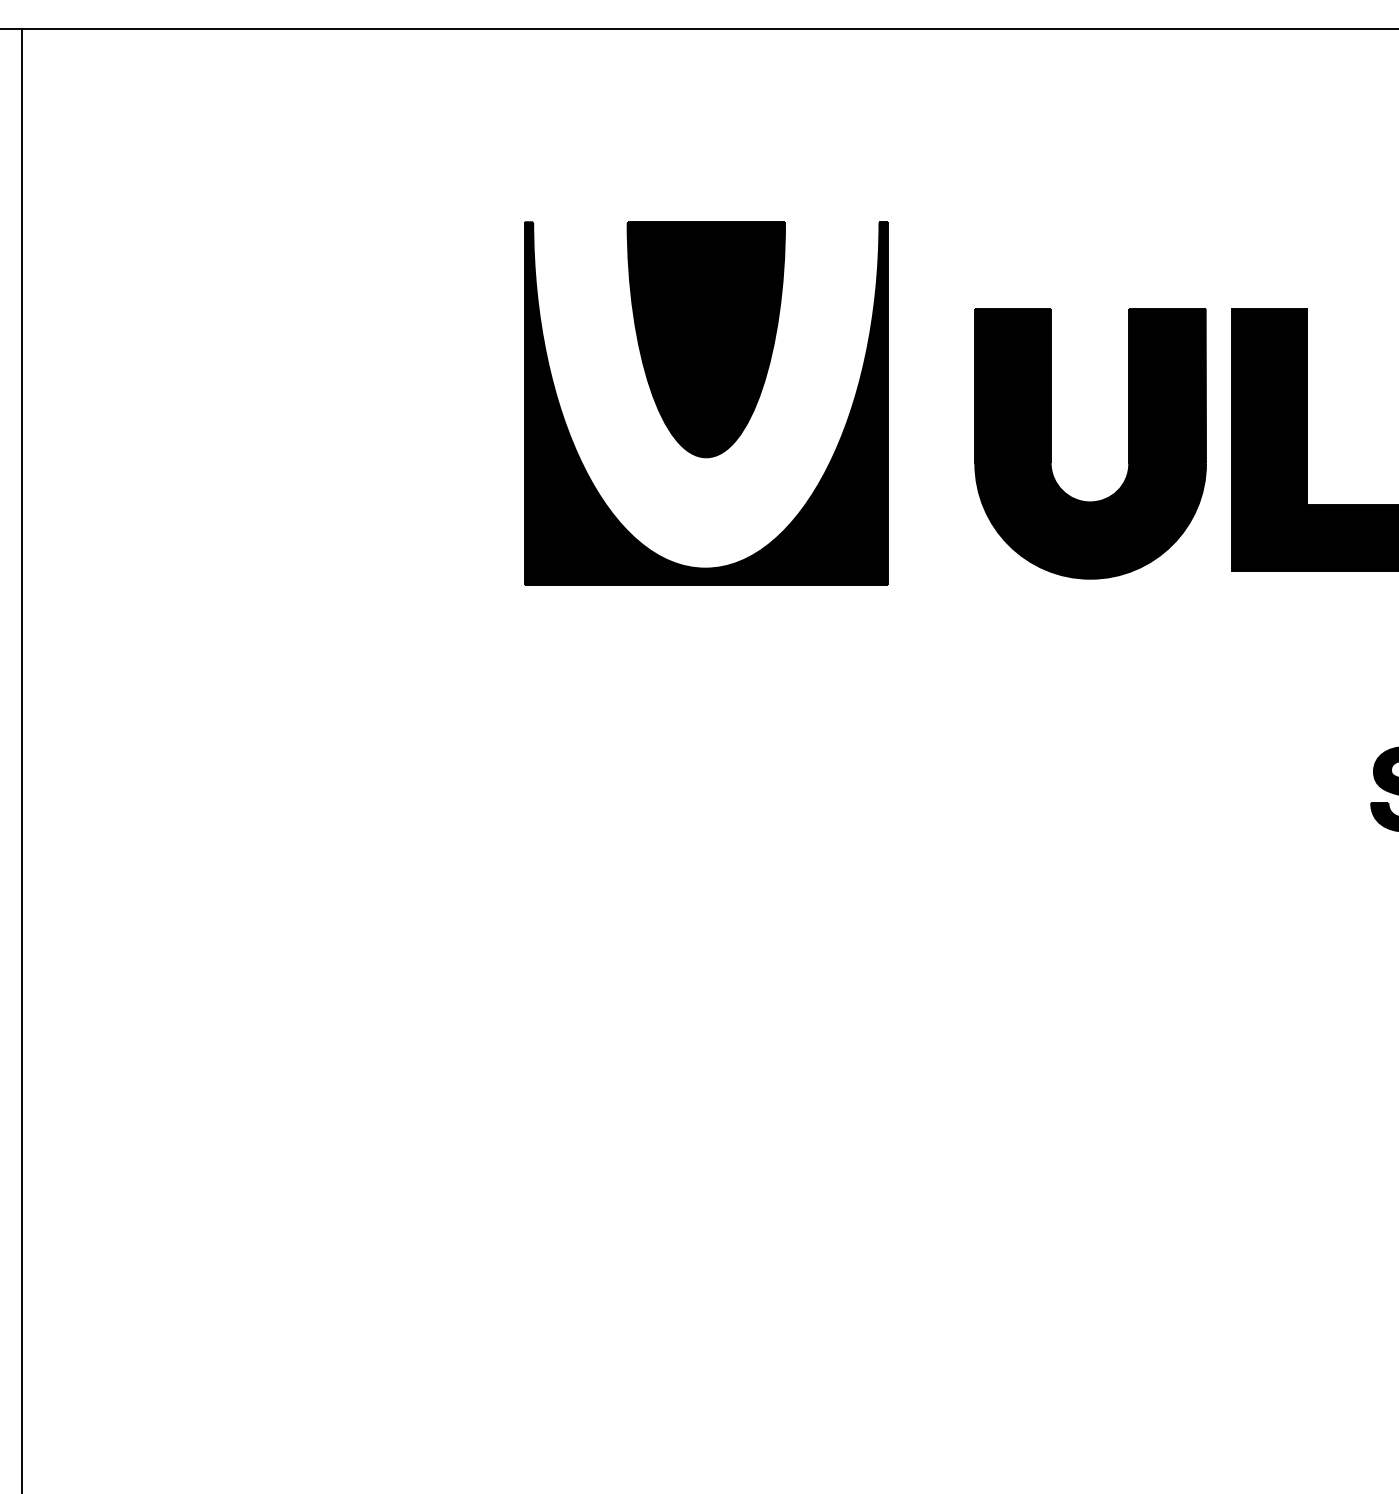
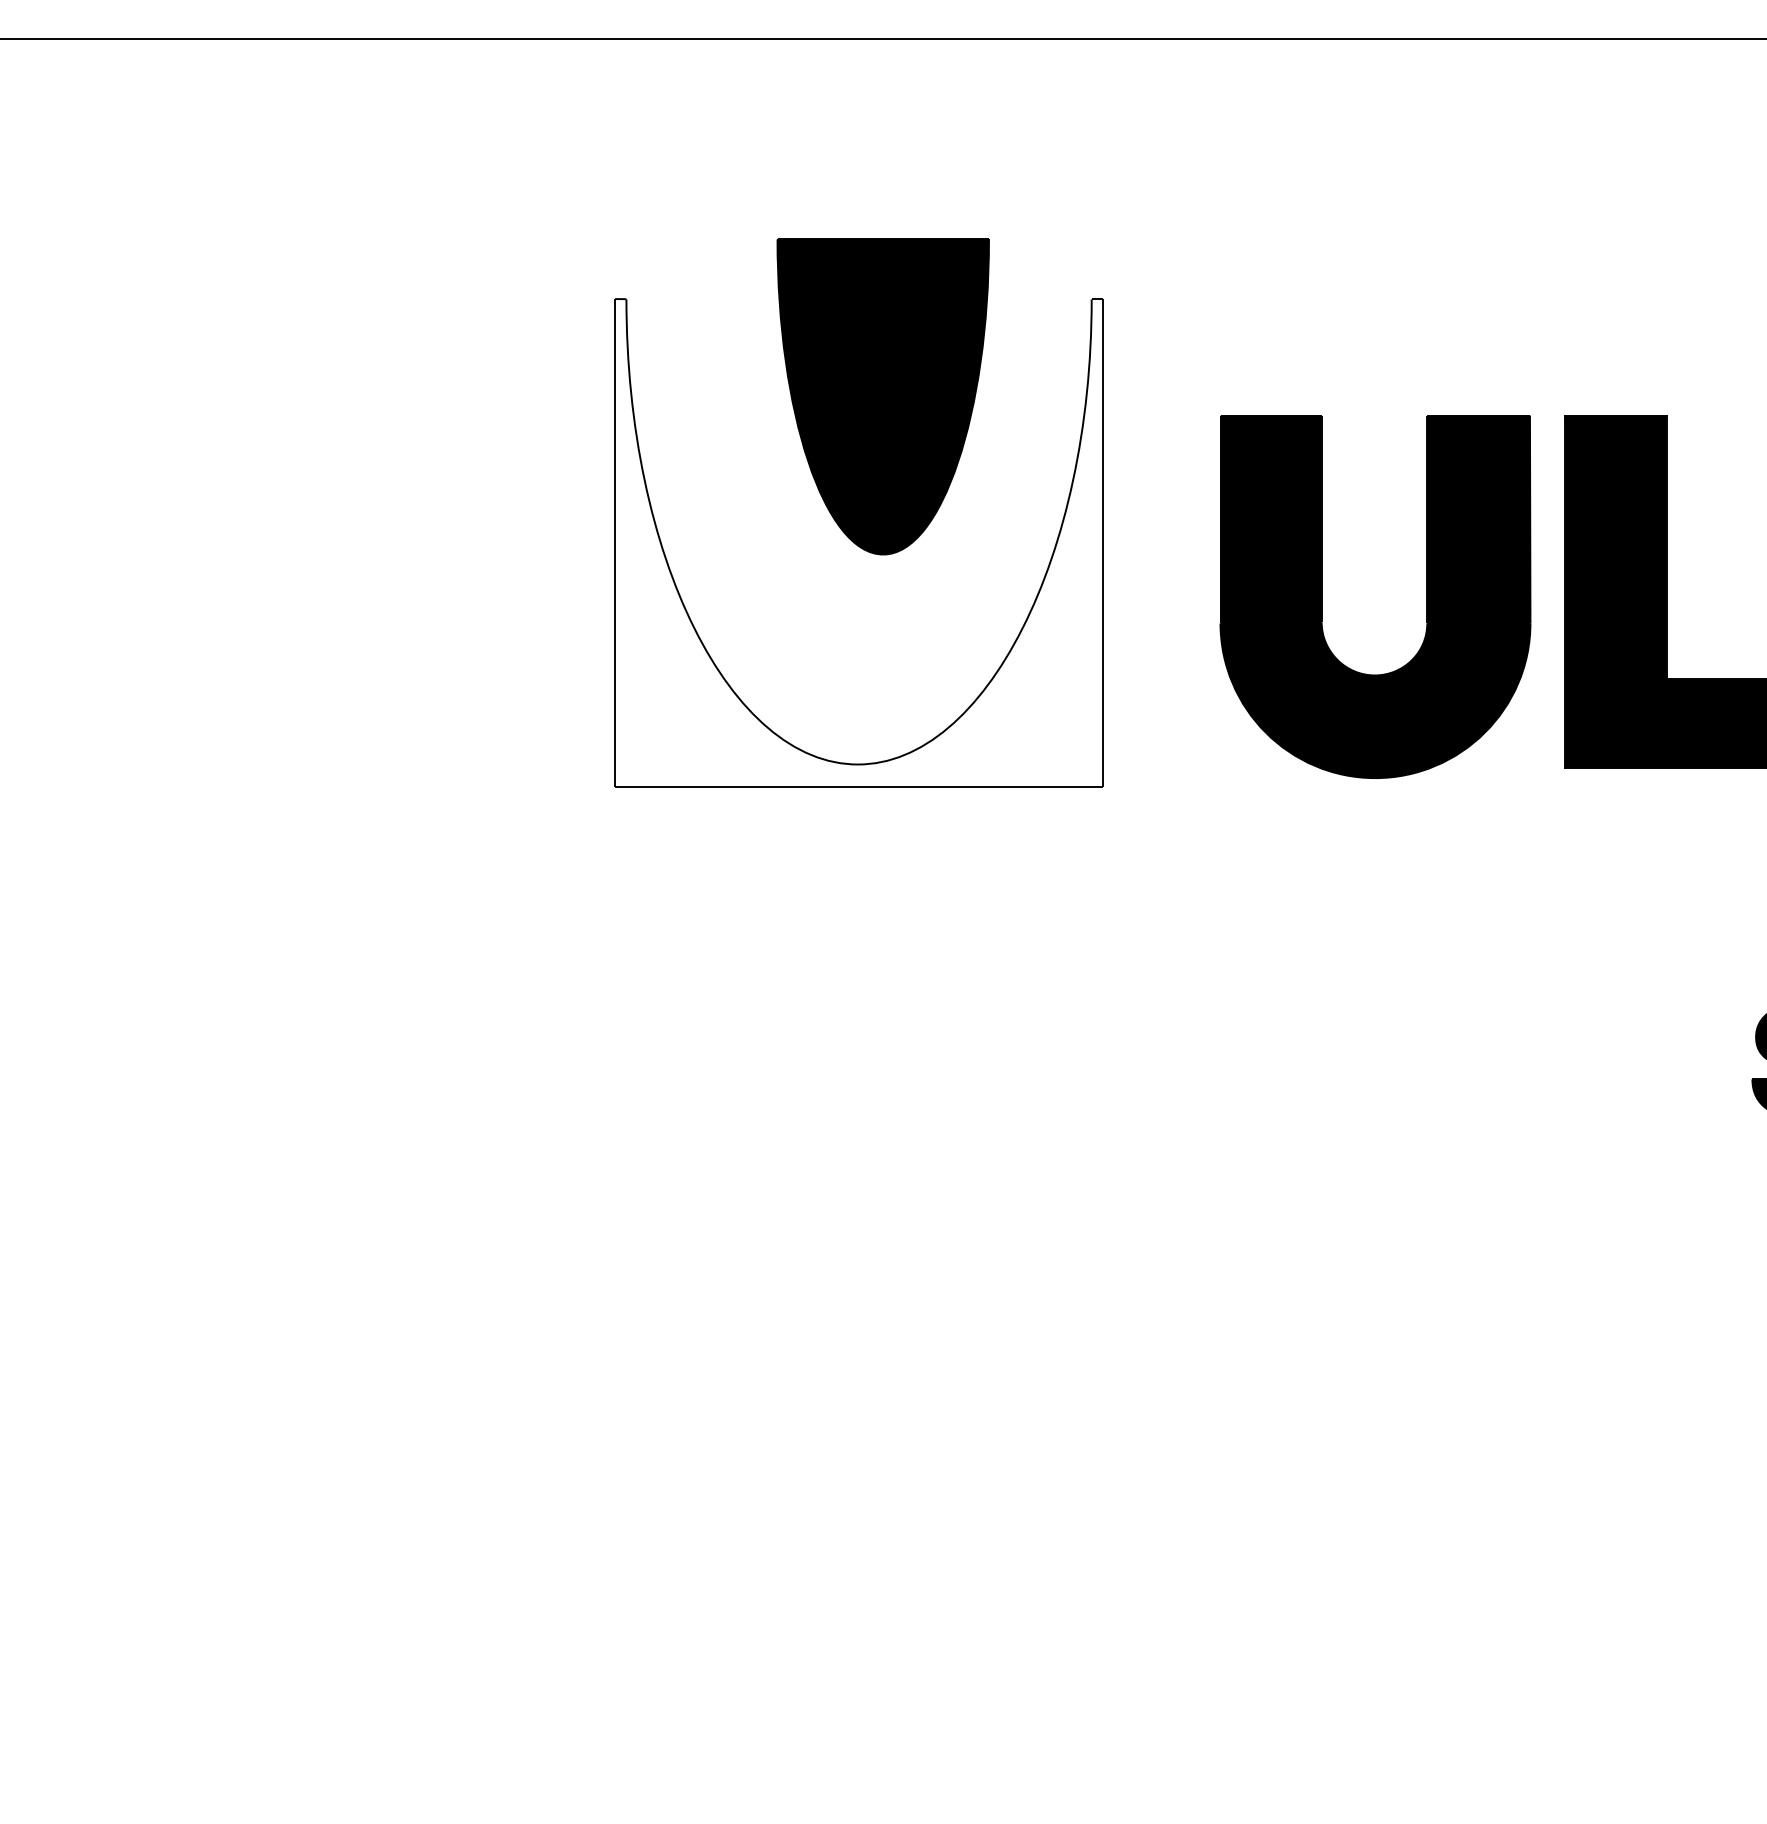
part: (705, 339) -> (882, 396), moved
fill: (705, 403) -> (857, 542), removed

